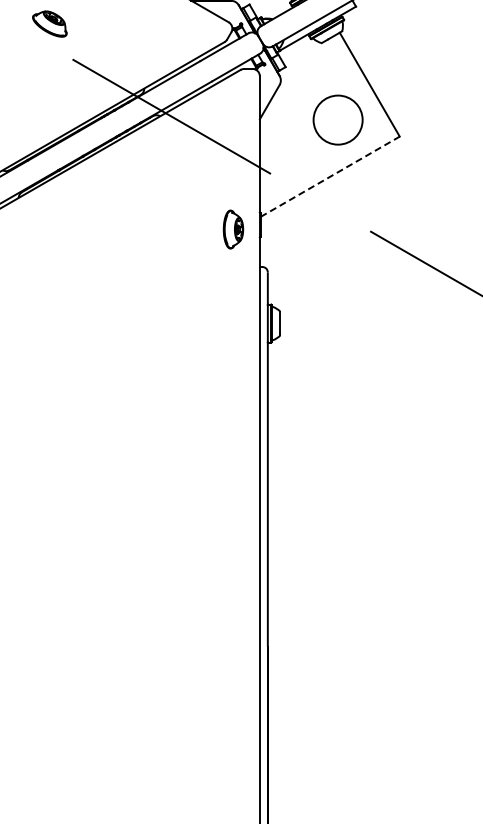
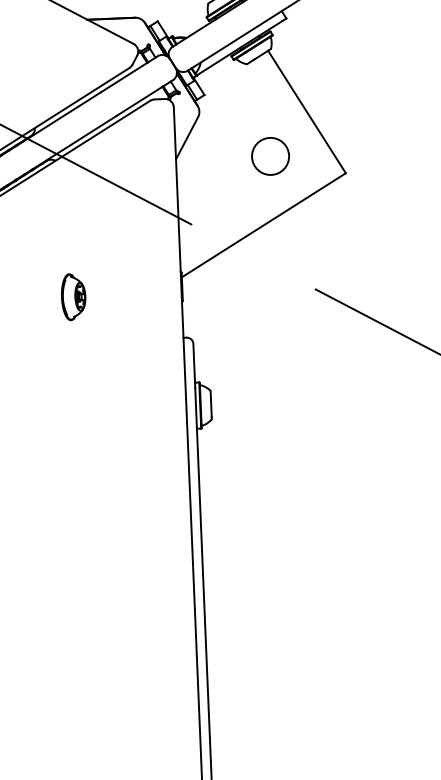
circle: (337, 119) -> (269, 155), size x0.62
line: (330, 176) -> (264, 224), dashed -> solid
part: (233, 229) -> (73, 297), moved

